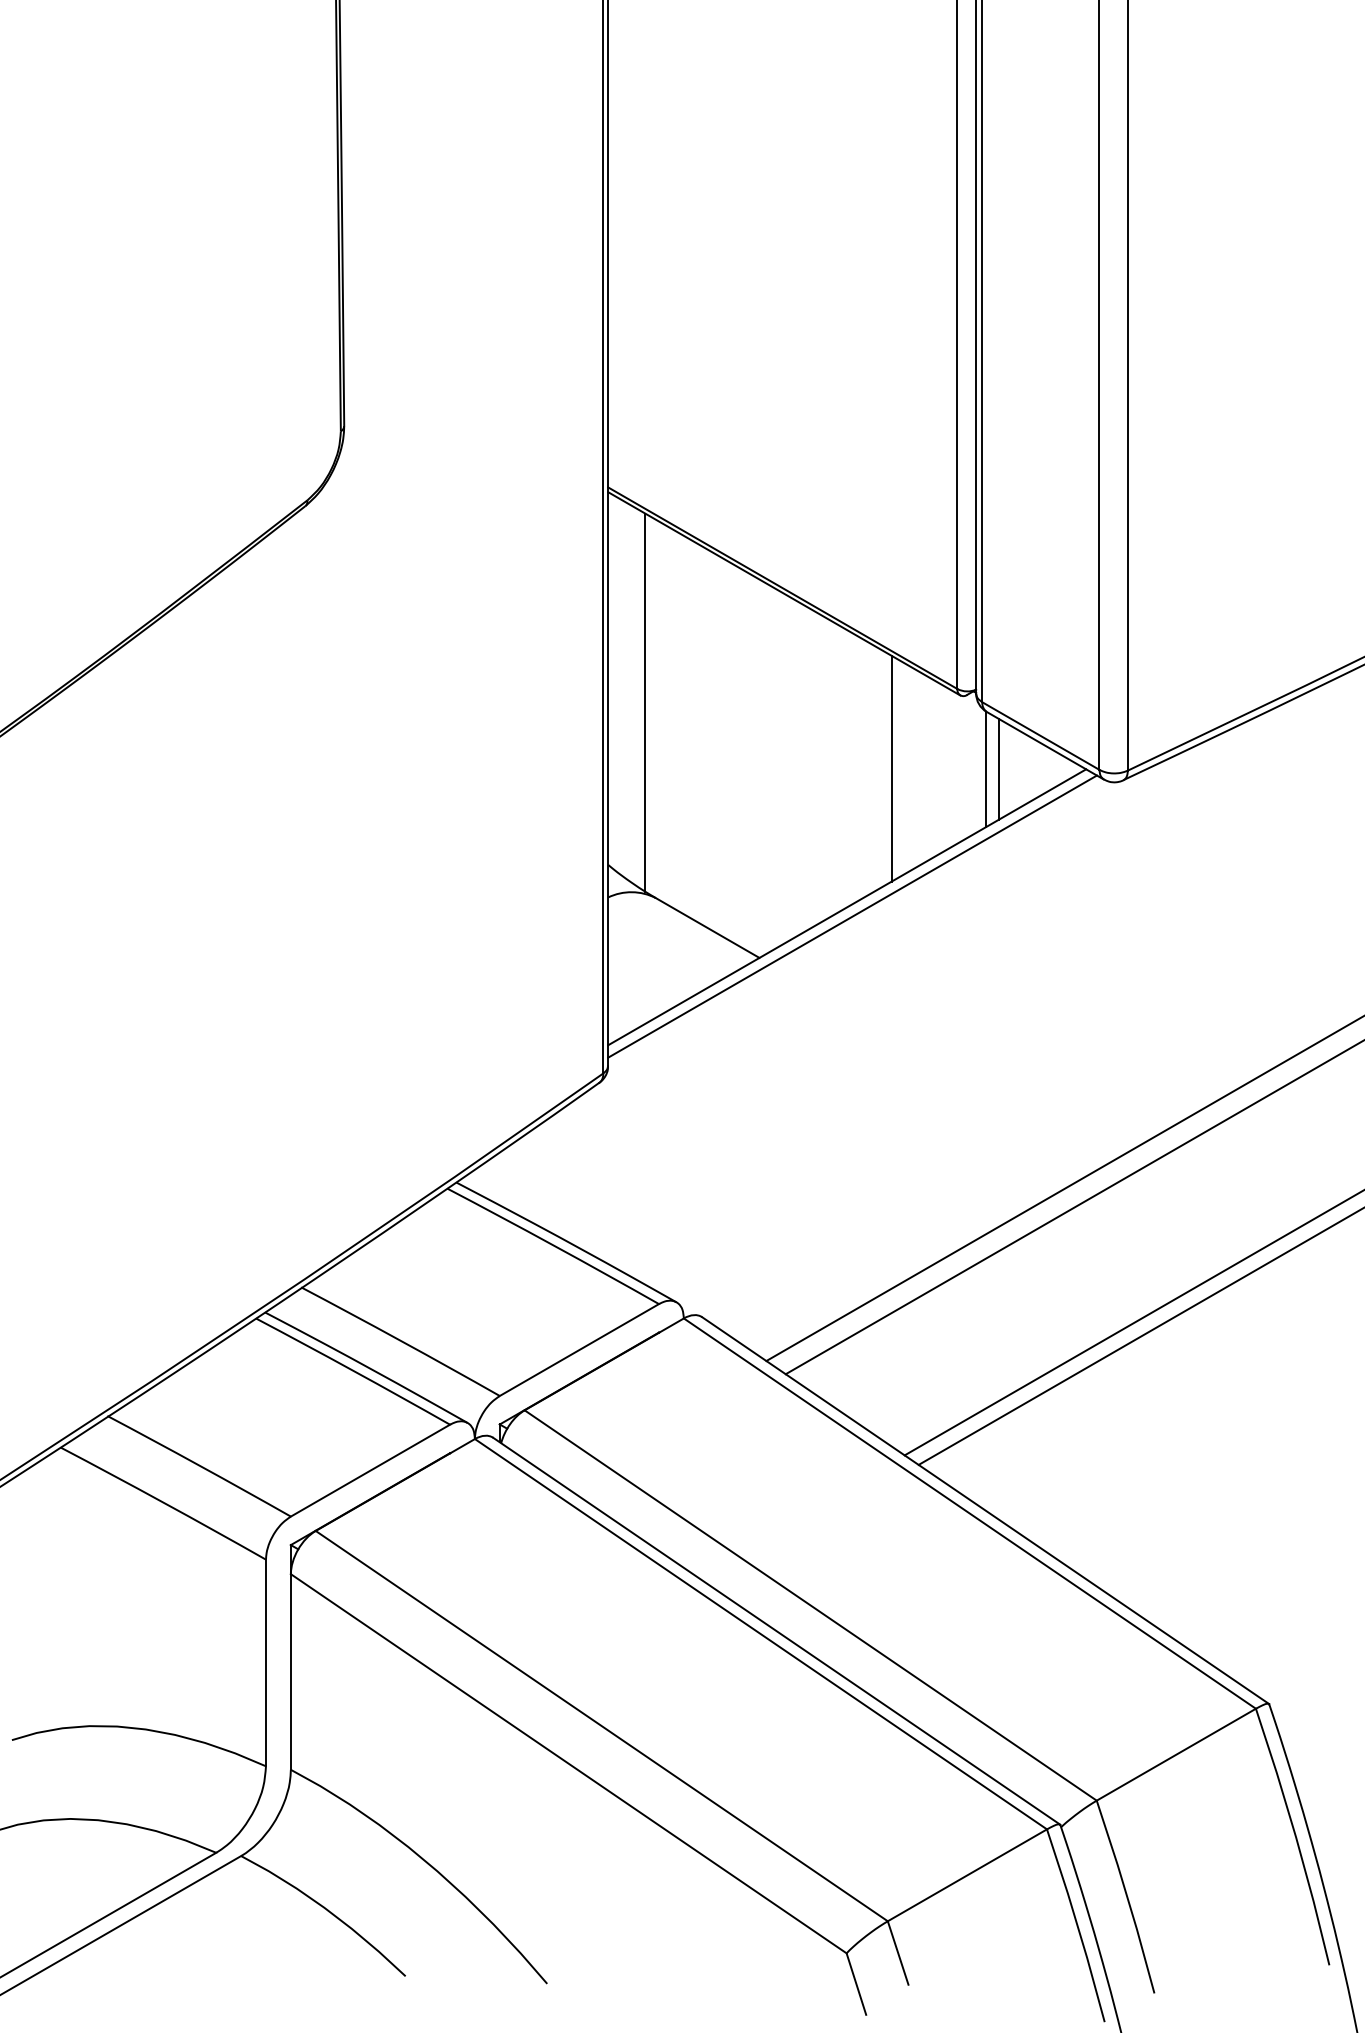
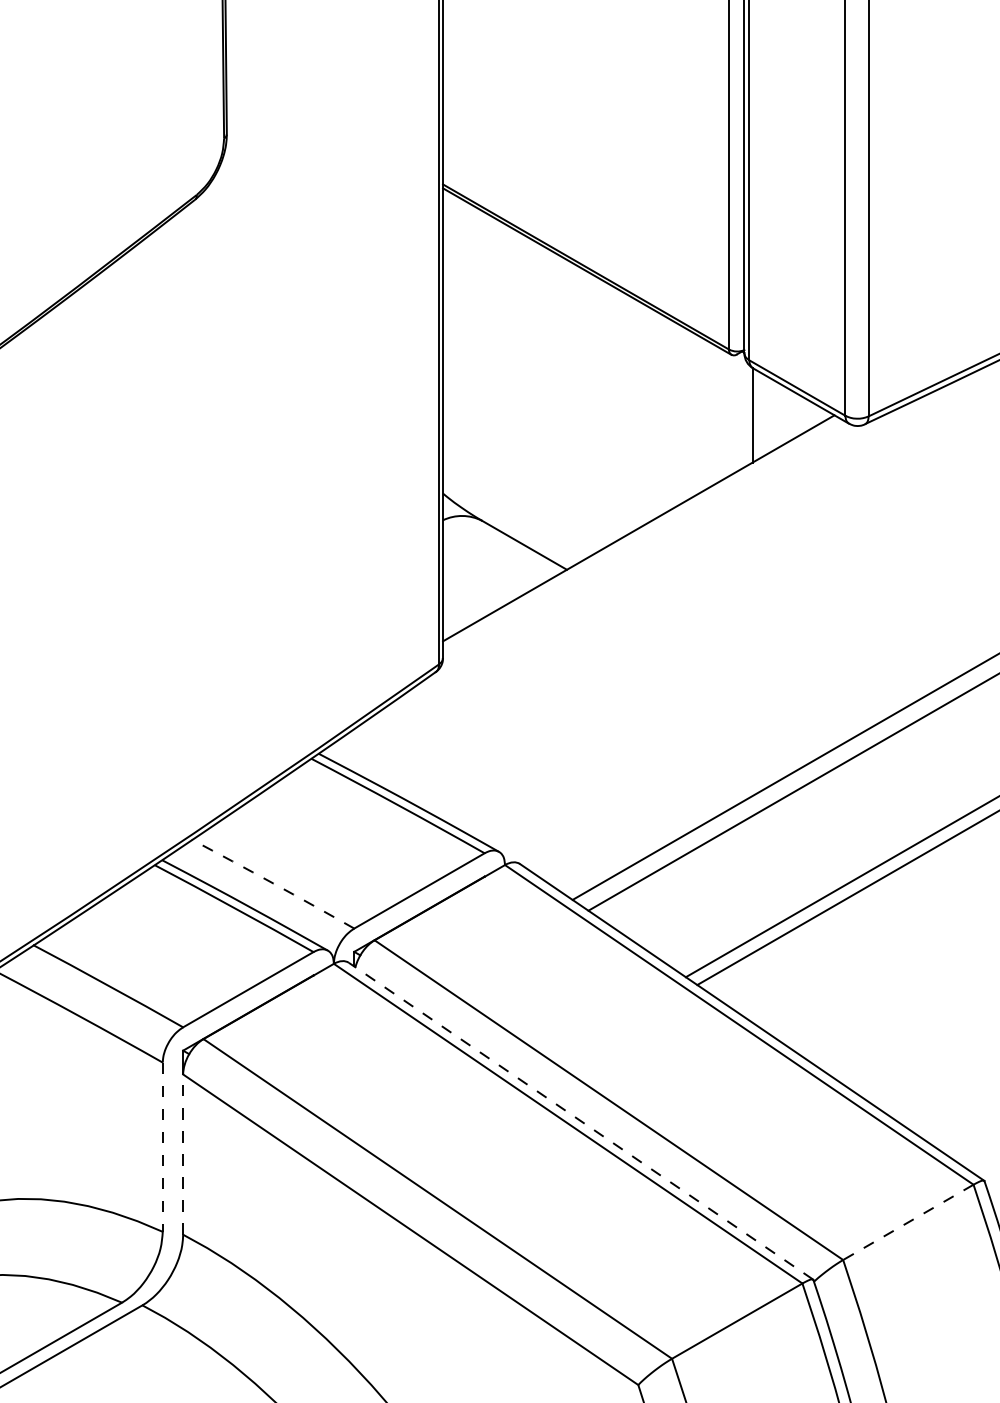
line: (645, 702) -> (473, 360), removed
line: (891, 768) -> (675, 414), removed
line: (999, 769) -> (763, 415), removed
line: (852, 916) -> (643, 535), removed
arc: (400, 1340) -> (272, 883), solid -> dashed
line: (776, 1630) -> (580, 1120), solid -> dashed
line: (266, 1663) -> (163, 1147), solid -> dashed
line: (290, 1671) -> (182, 1154), solid -> dashed
line: (1176, 1754) -> (908, 1222), solid -> dashed

